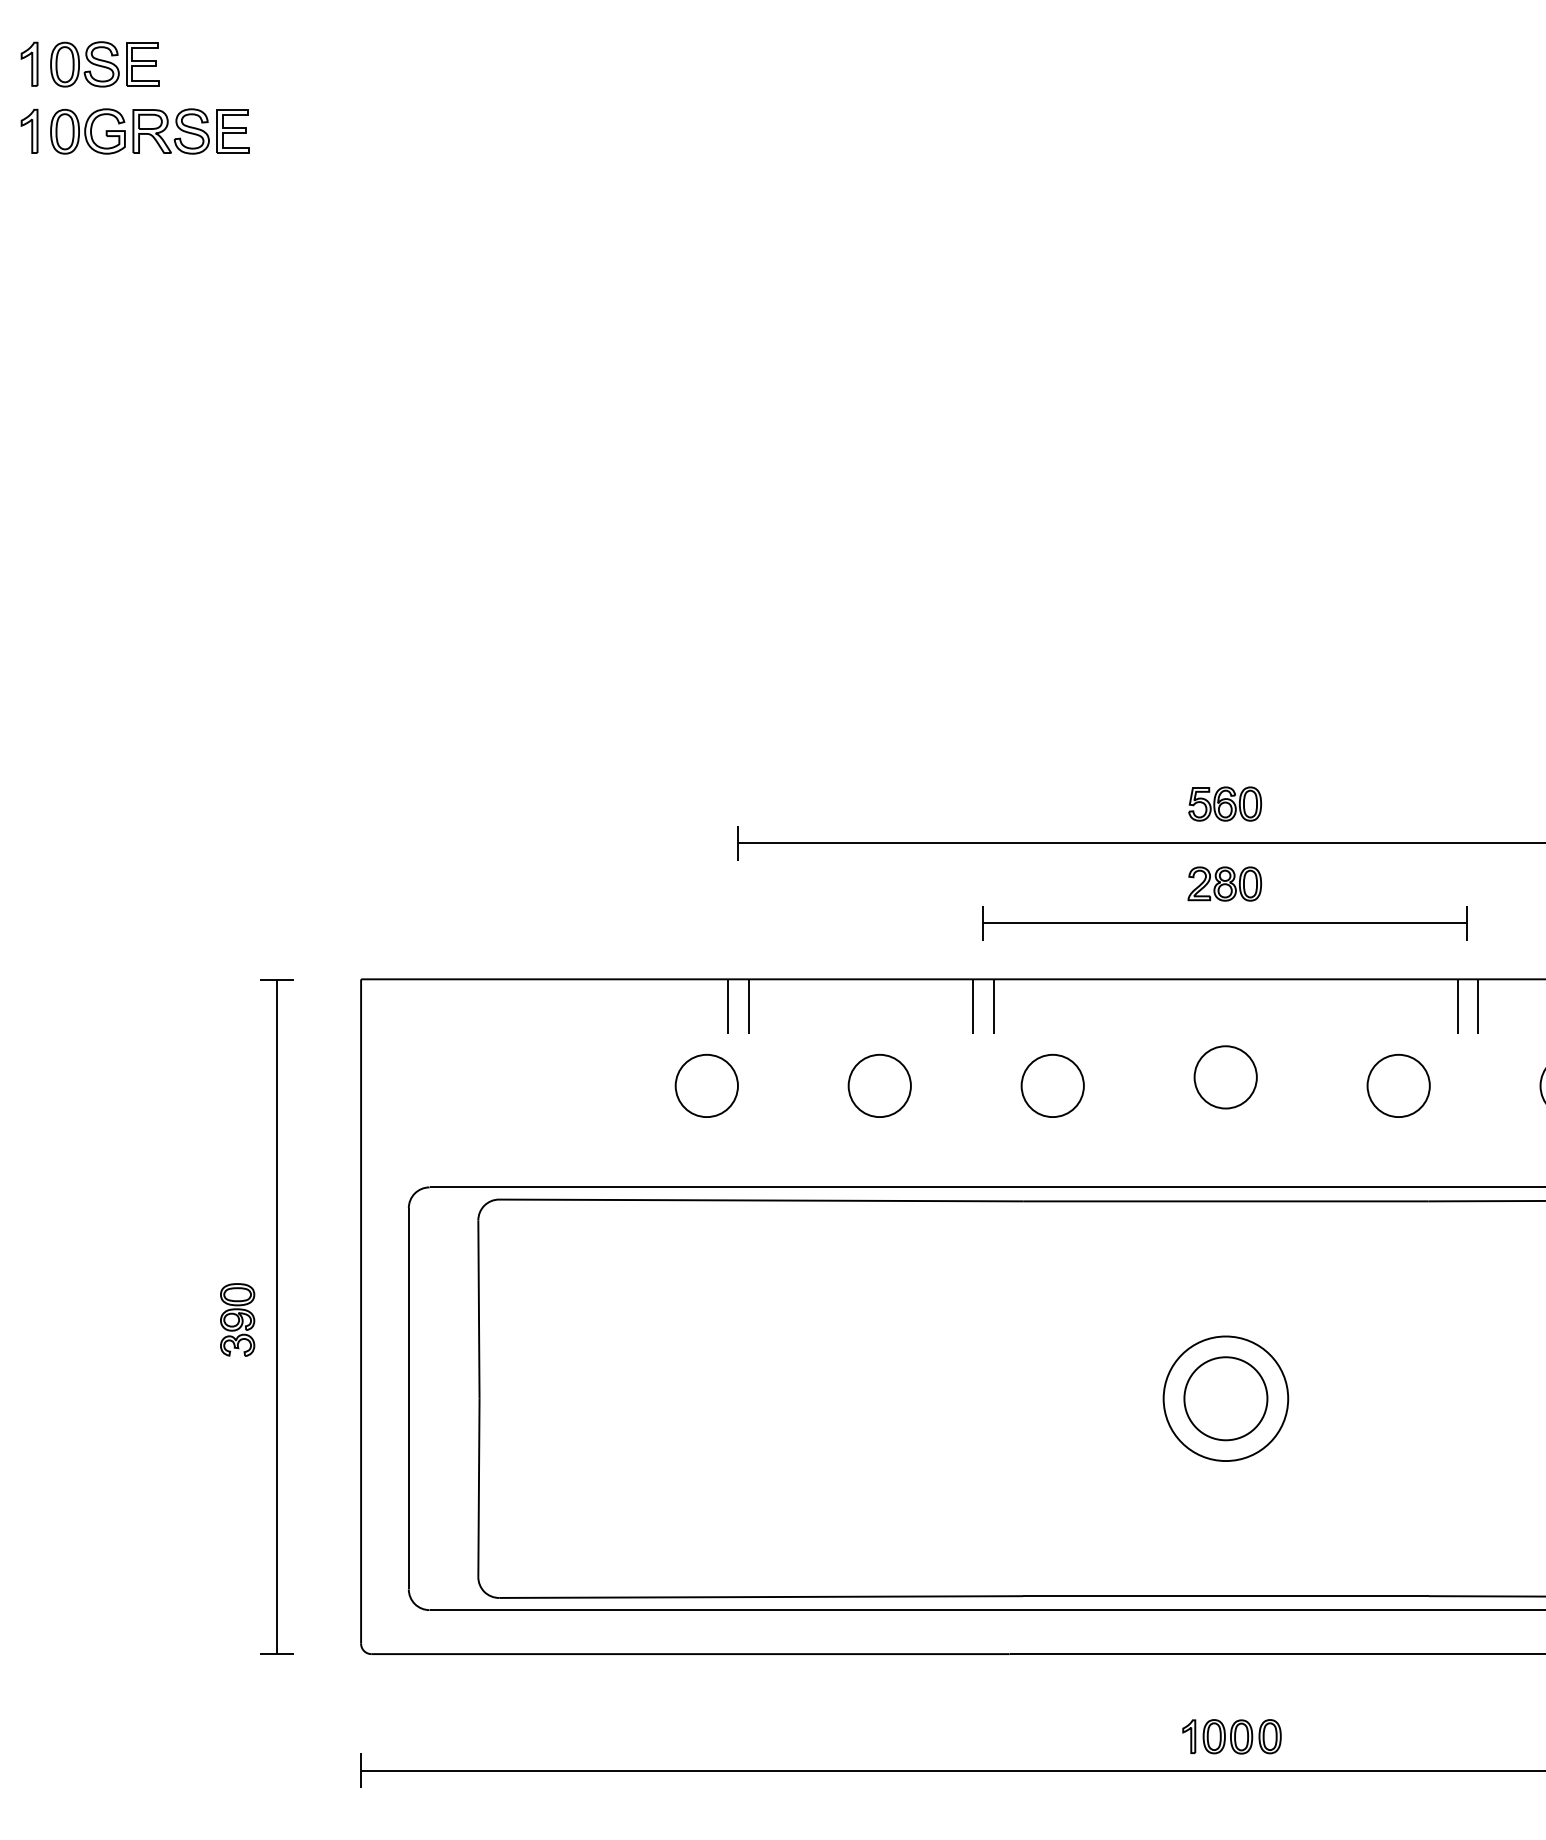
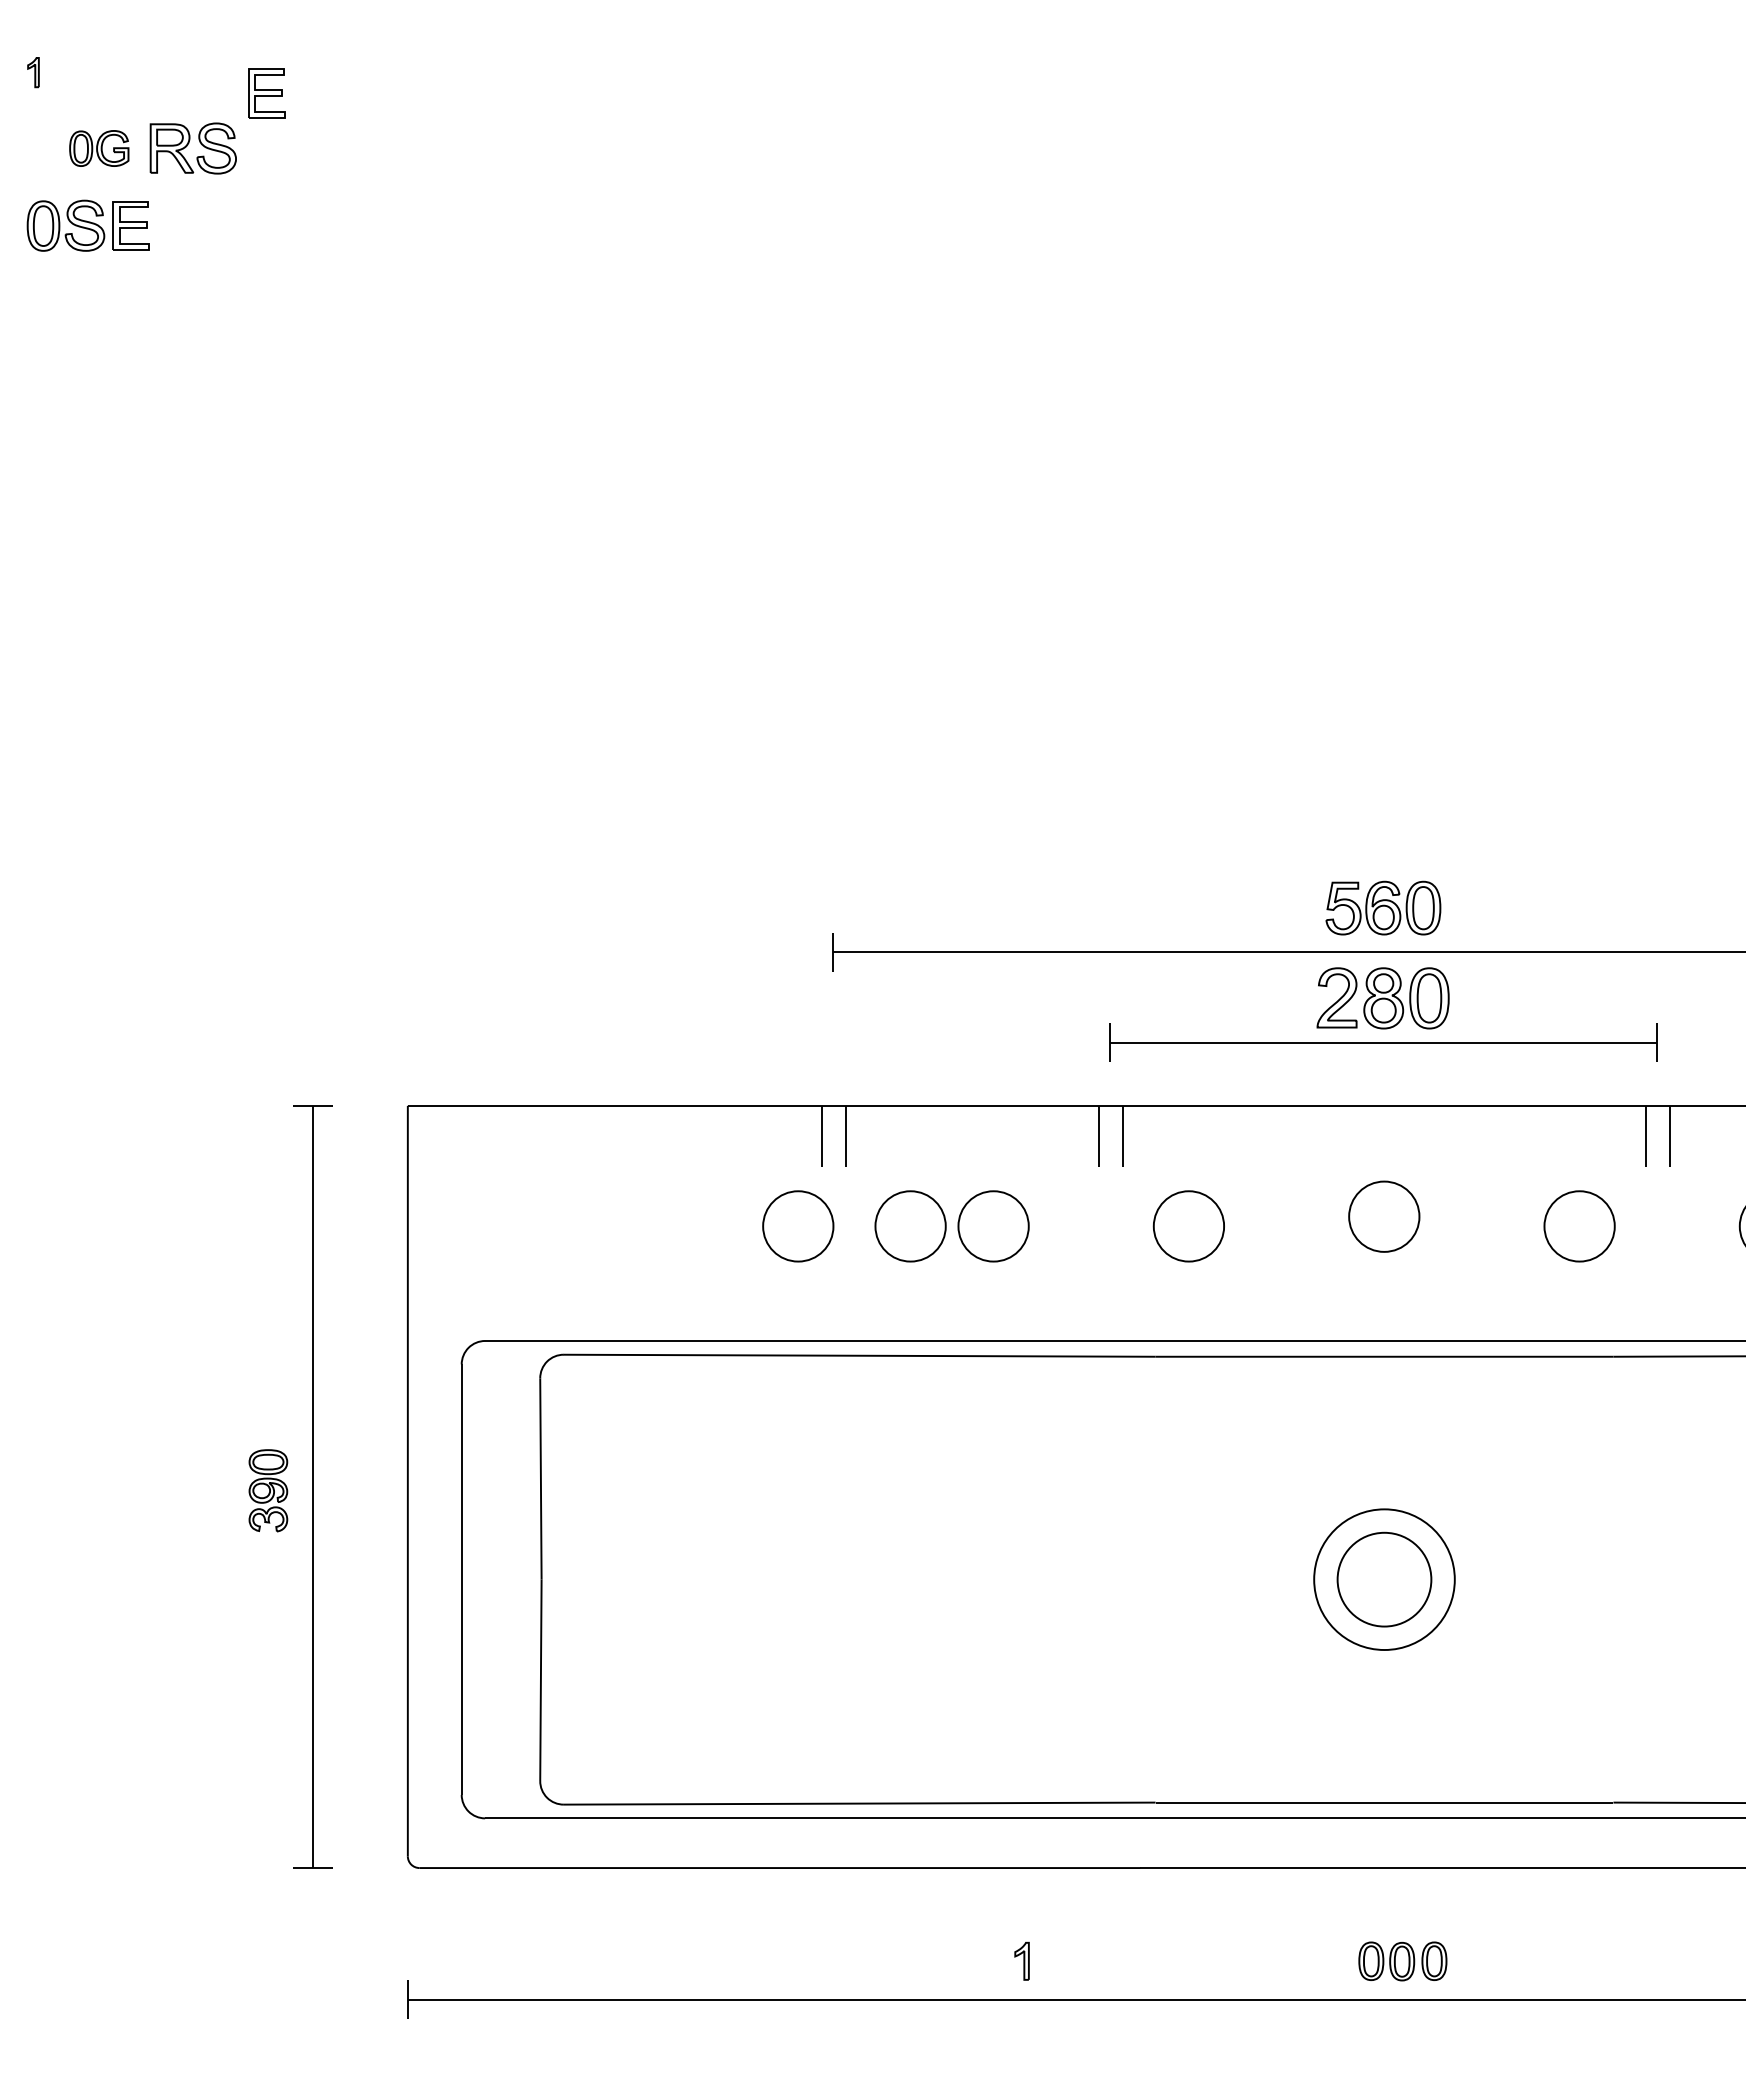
part: (29, 64) -> (33, 72), size x0.6
part: (104, 64) -> (87, 225), moved
part: (29, 131) -> (33, 148), removed
part: (87, 131) -> (98, 148), size x0.7
part: (232, 131) -> (266, 93), moved
part: (1225, 803) -> (1383, 907), size x1.4
part: (1225, 884) -> (1383, 998), size x1.6
curve: (778, 1097) -> (879, 1239), added
part: (1188, 1735) -> (1021, 1960), moved

